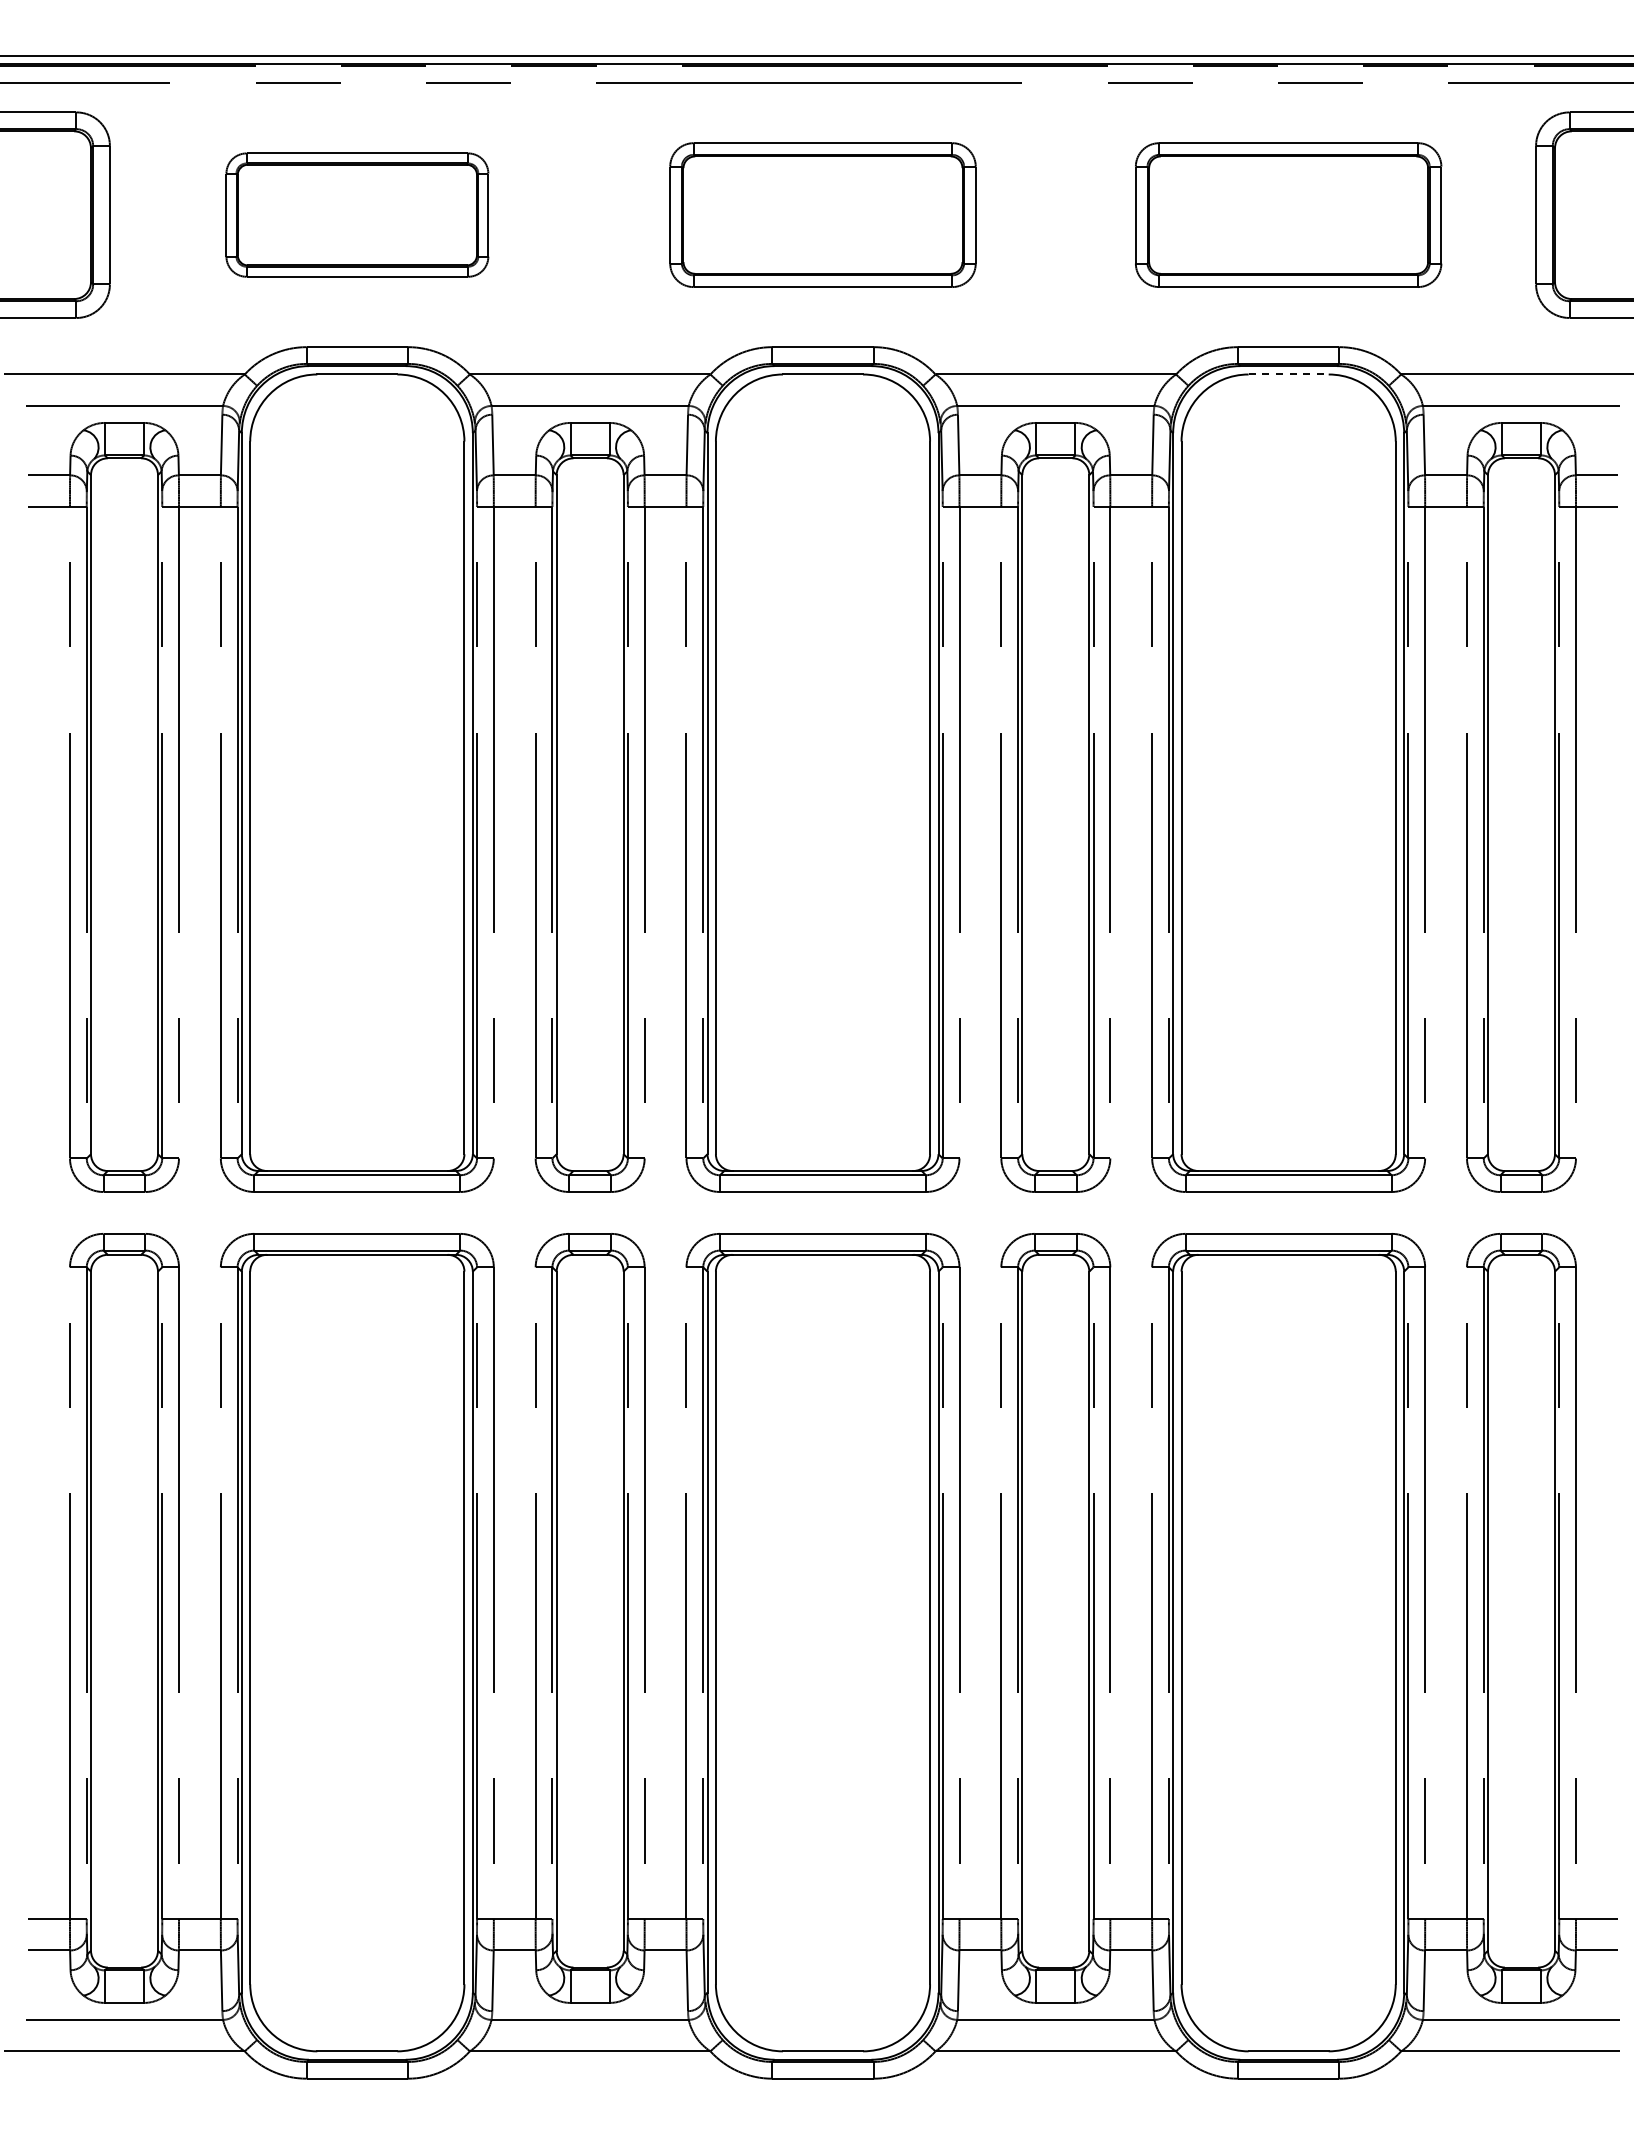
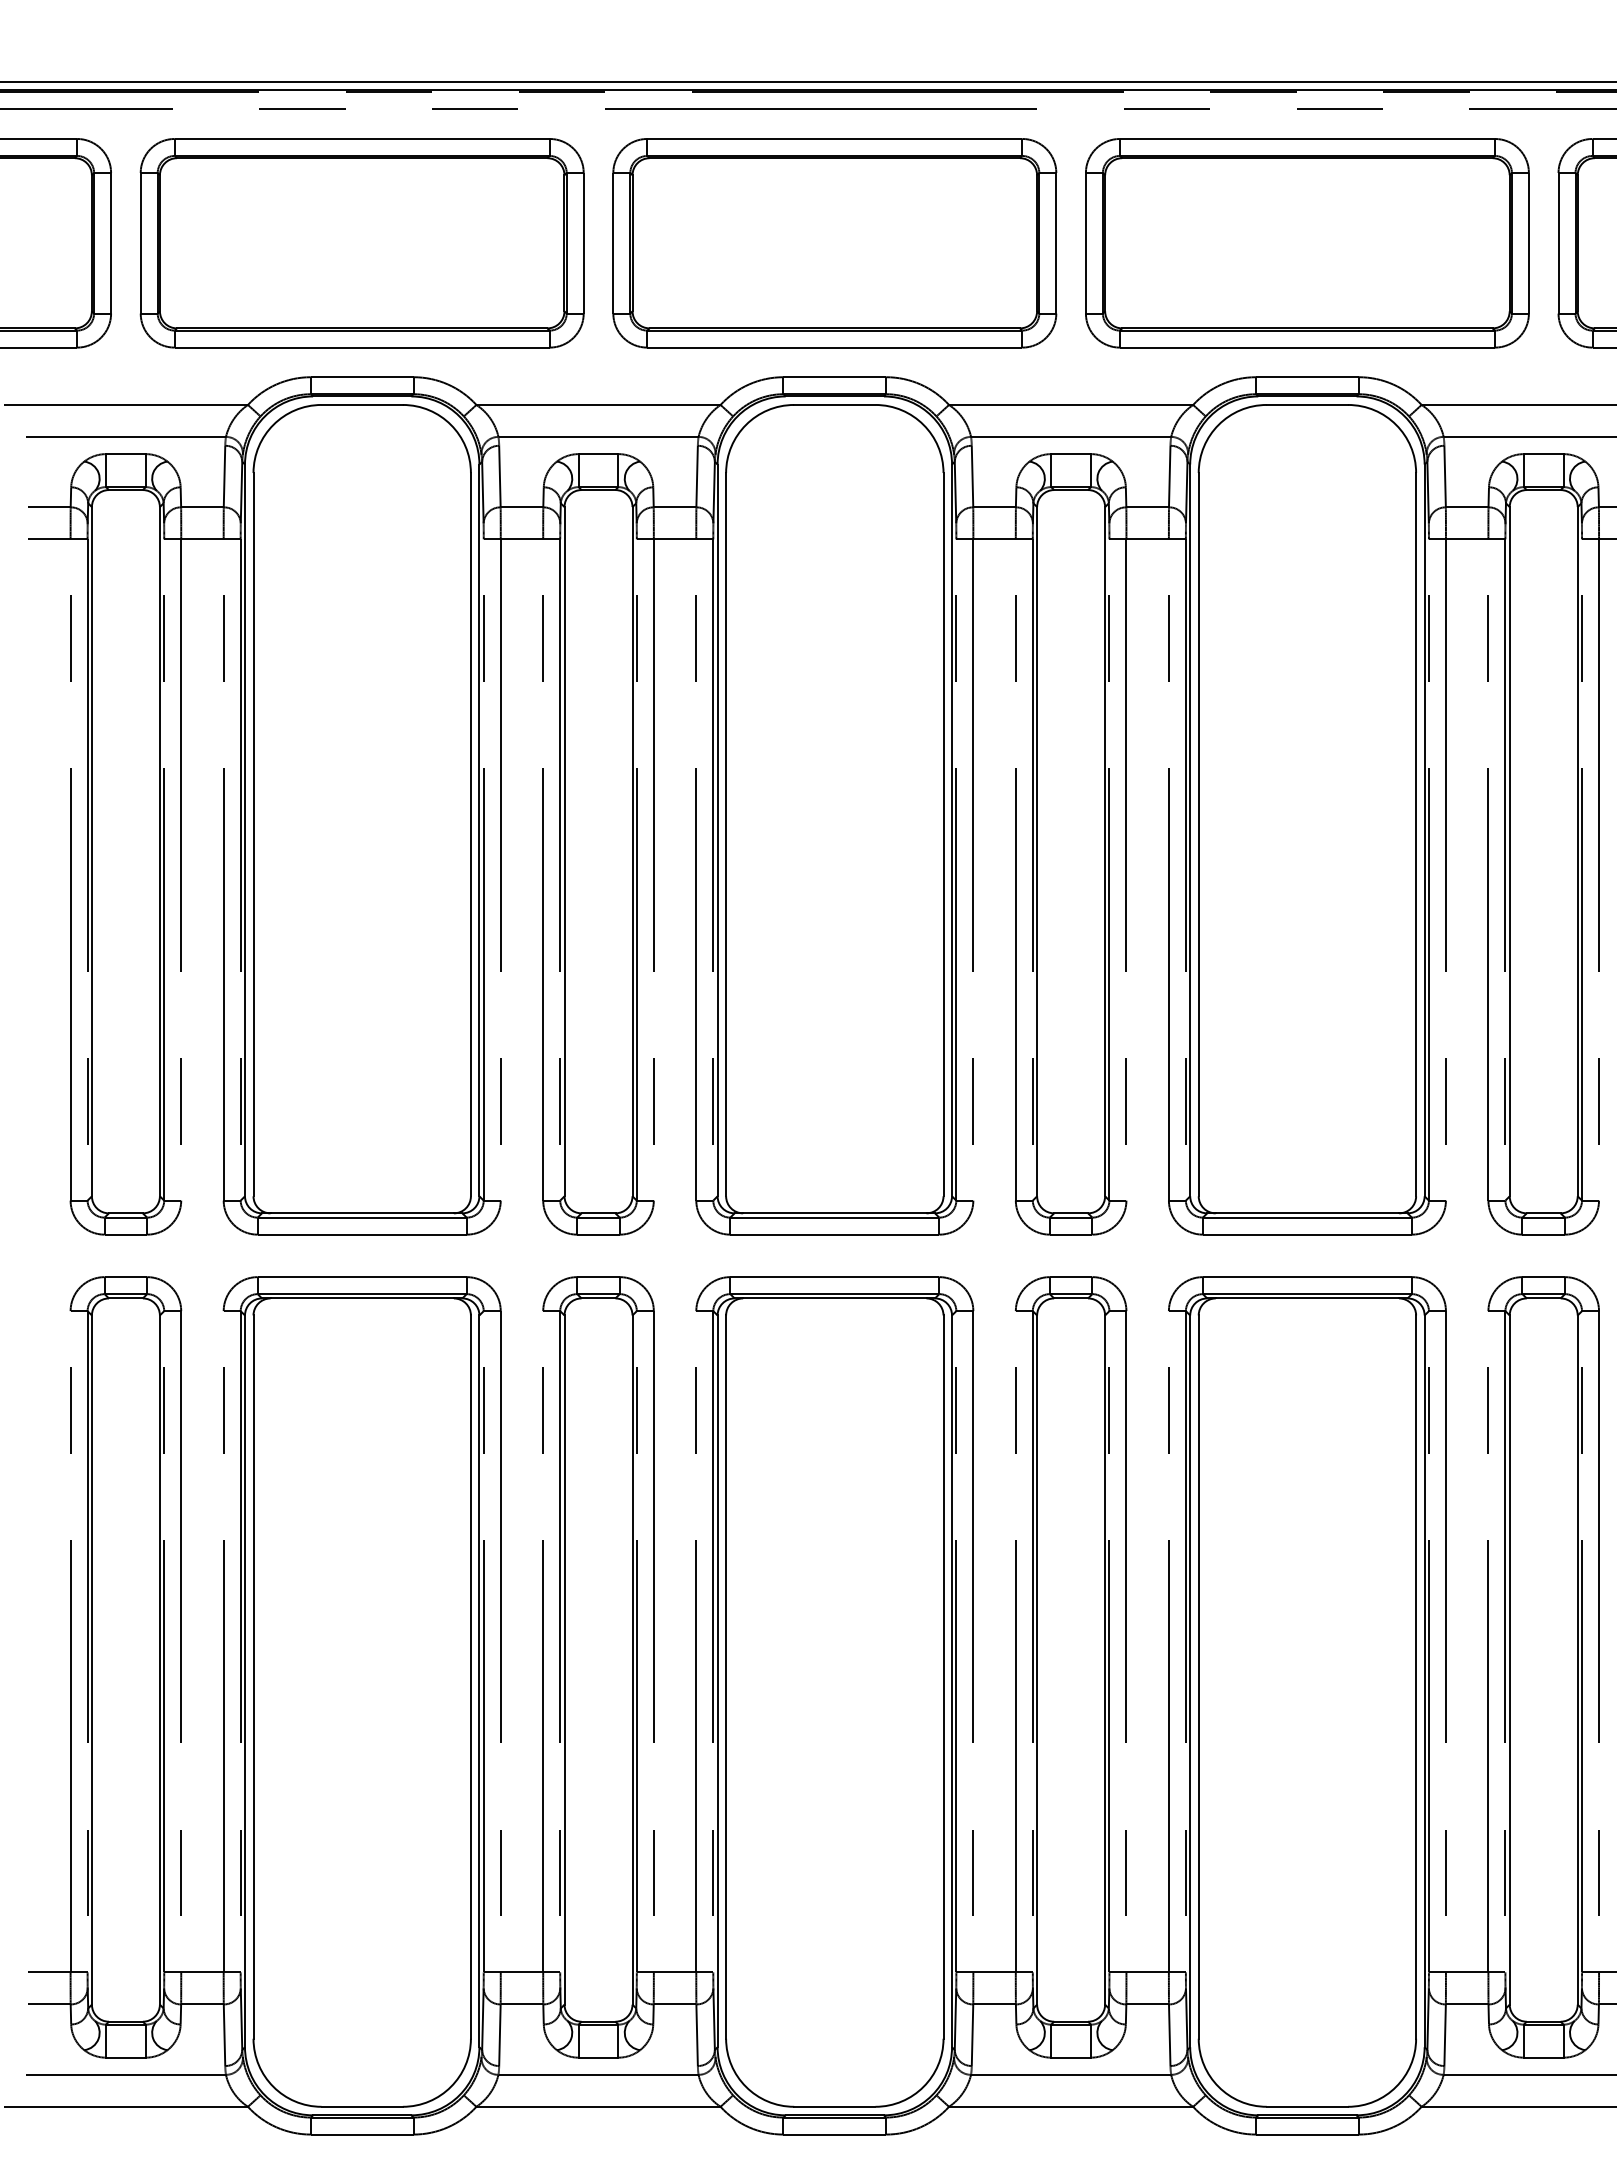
part: (357, 214) -> (362, 242), size x1.67
part: (822, 214) -> (834, 242), size x1.43
part: (1288, 214) -> (1307, 242), size x1.43
line: (1289, 374) -> (1308, 404), dashed -> solid

